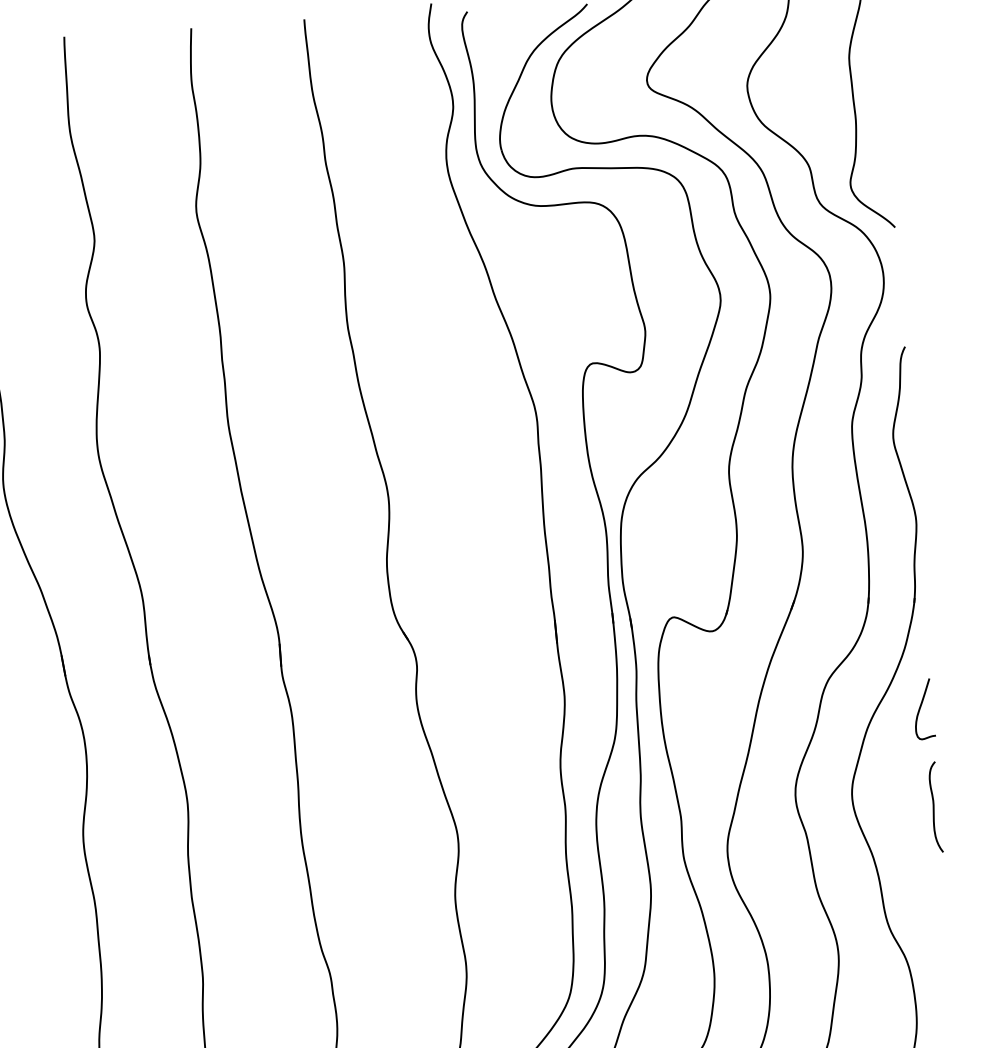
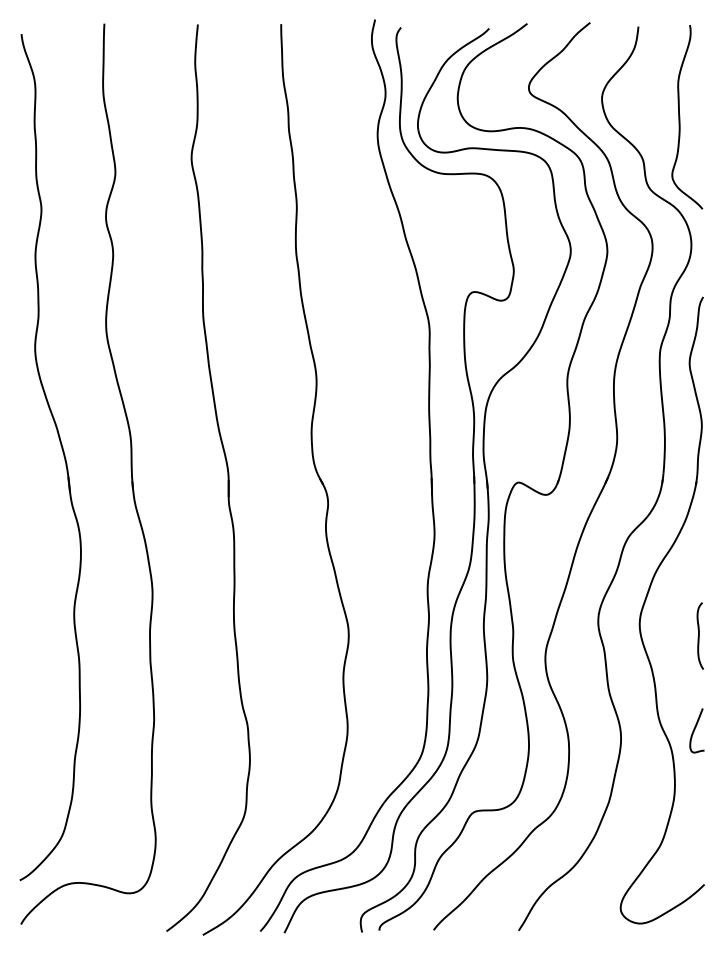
curve: (921, 707) -> (695, 729), moved

